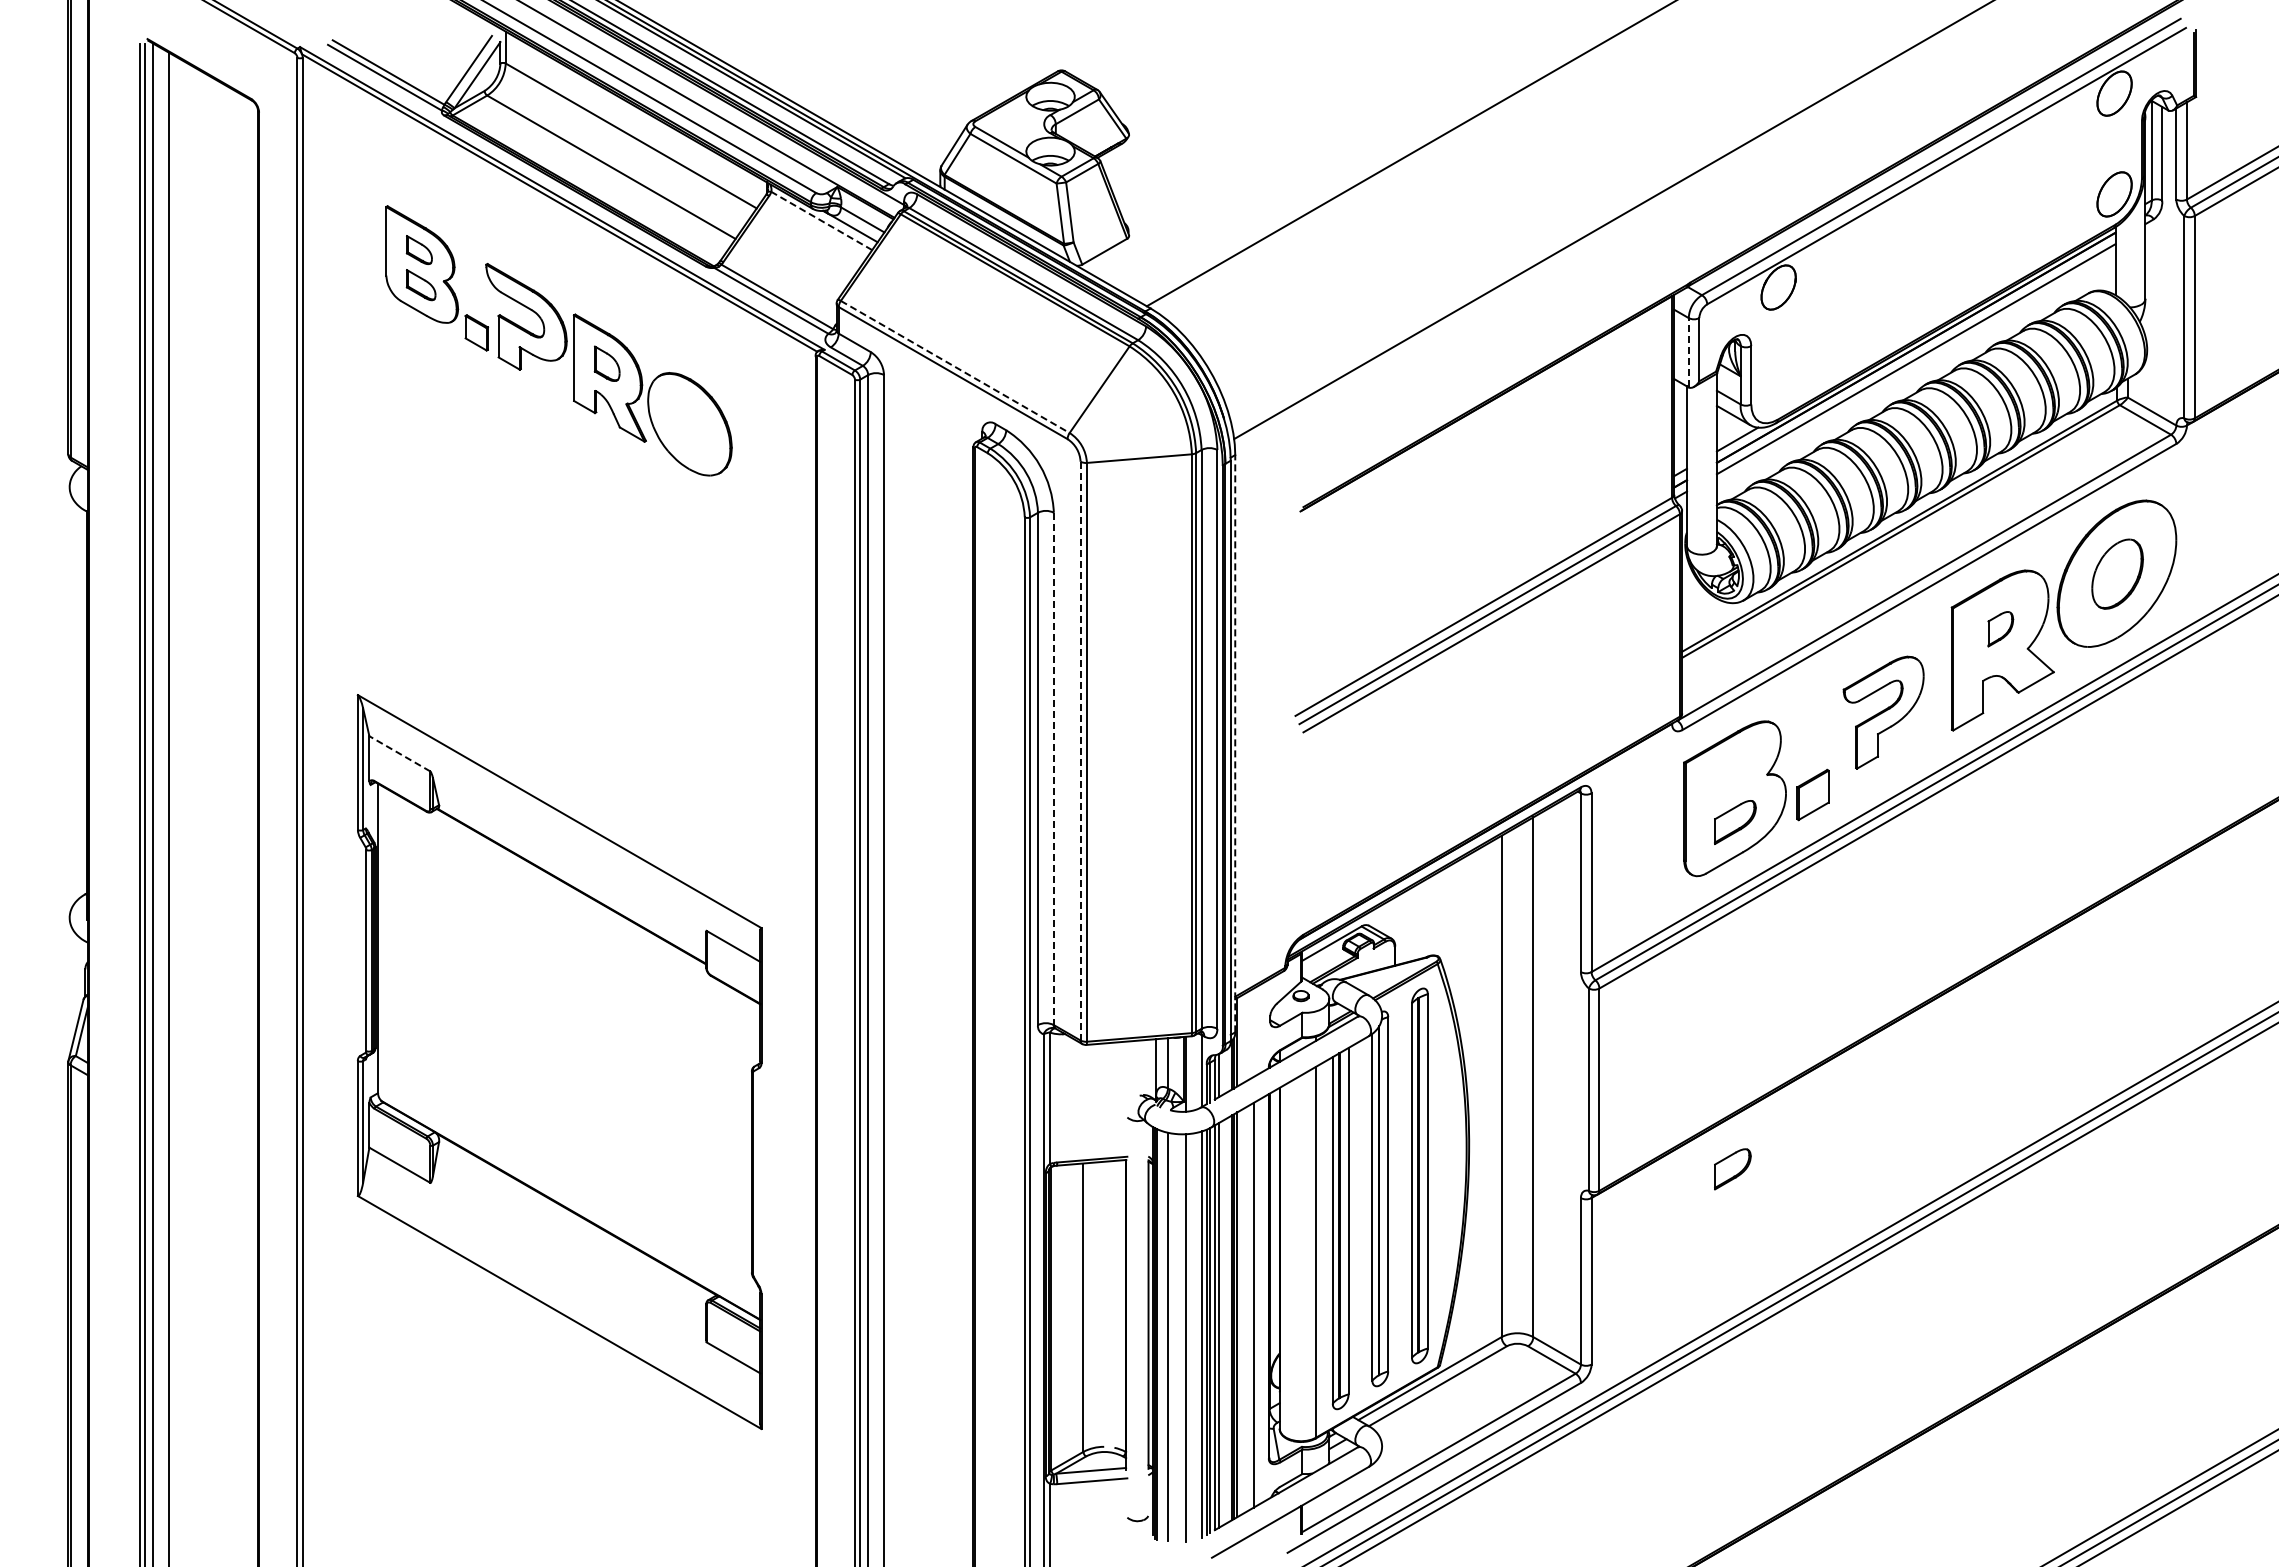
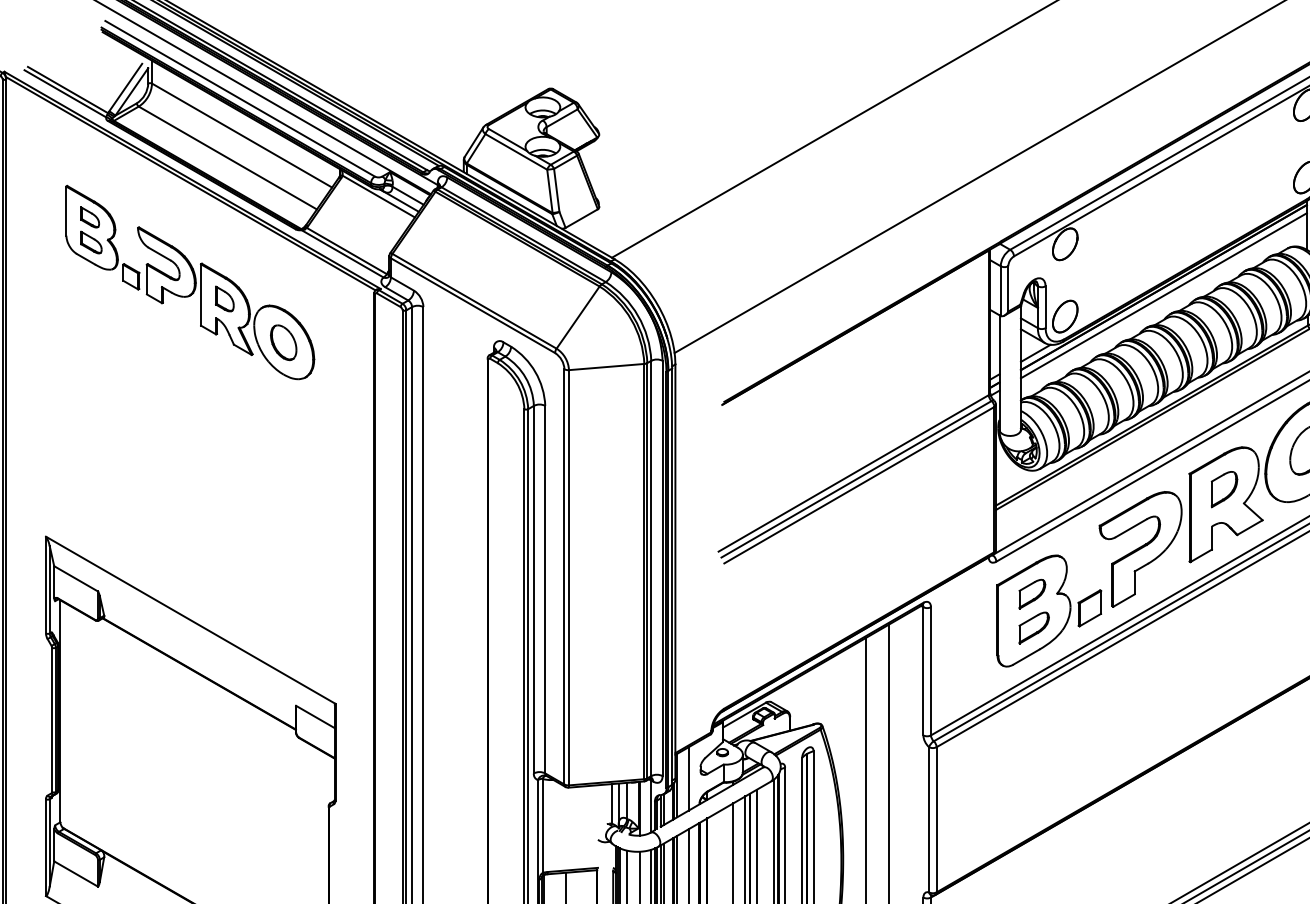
line: (821, 220) -> (378, 196), dashed -> solid
line: (1688, 352) -> (1000, 290), dashed -> solid
line: (955, 367) -> (474, 301), dashed -> solid
part: (1778, 388) -> (1065, 316), added
part: (688, 424) -> (283, 342), added
part: (2000, 628) -> (1224, 488), size x1.43
part: (1883, 712) -> (1140, 549), size x1.43
line: (1235, 743) -> (675, 571), dashed -> solid
line: (1080, 750) -> (564, 576), dashed -> solid
line: (399, 753) -> (75, 578), dashed -> solid
line: (1053, 769) -> (545, 590), dashed -> solid
line: (1253, 1032) -> (688, 778), added
line: (1146, 1067) -> (611, 803), added
part: (1732, 1169) -> (1032, 594), moved

